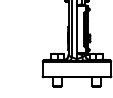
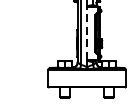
line: (76, 29) -> (86, 33), solid -> dashed

